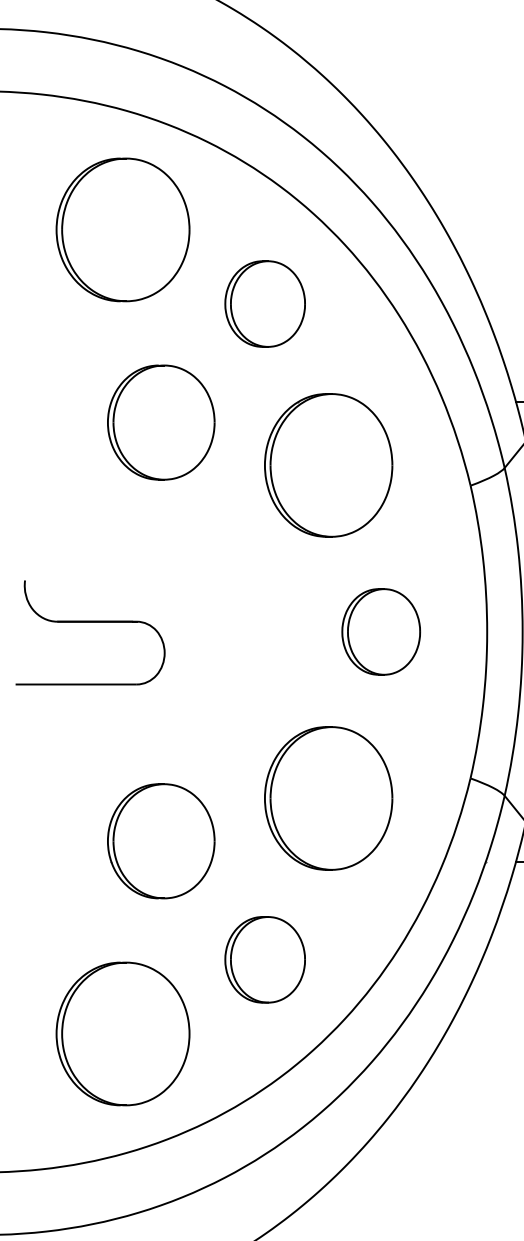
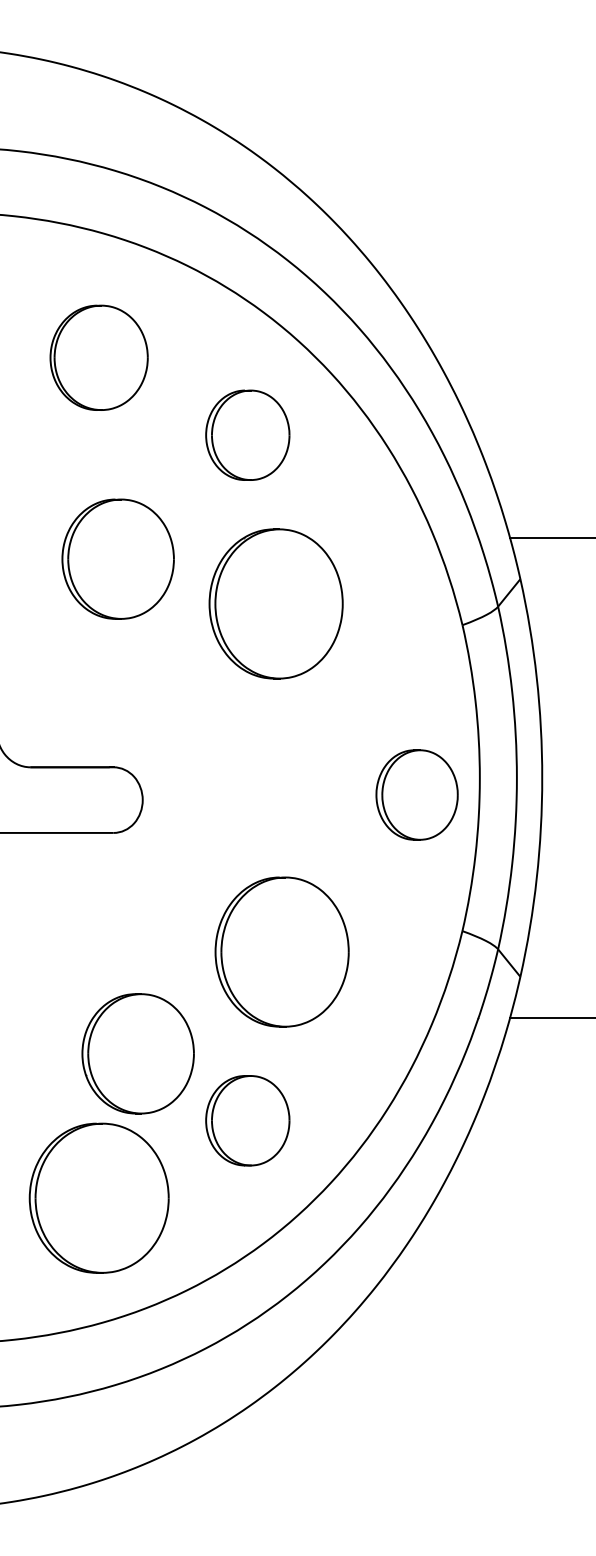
part: (122, 229) -> (98, 357), size x0.7
part: (160, 421) -> (117, 558), moved
part: (328, 464) -> (275, 603), moved
part: (380, 631) -> (416, 794), moved
part: (328, 797) -> (281, 951), moved
part: (160, 840) -> (137, 1053), moved

